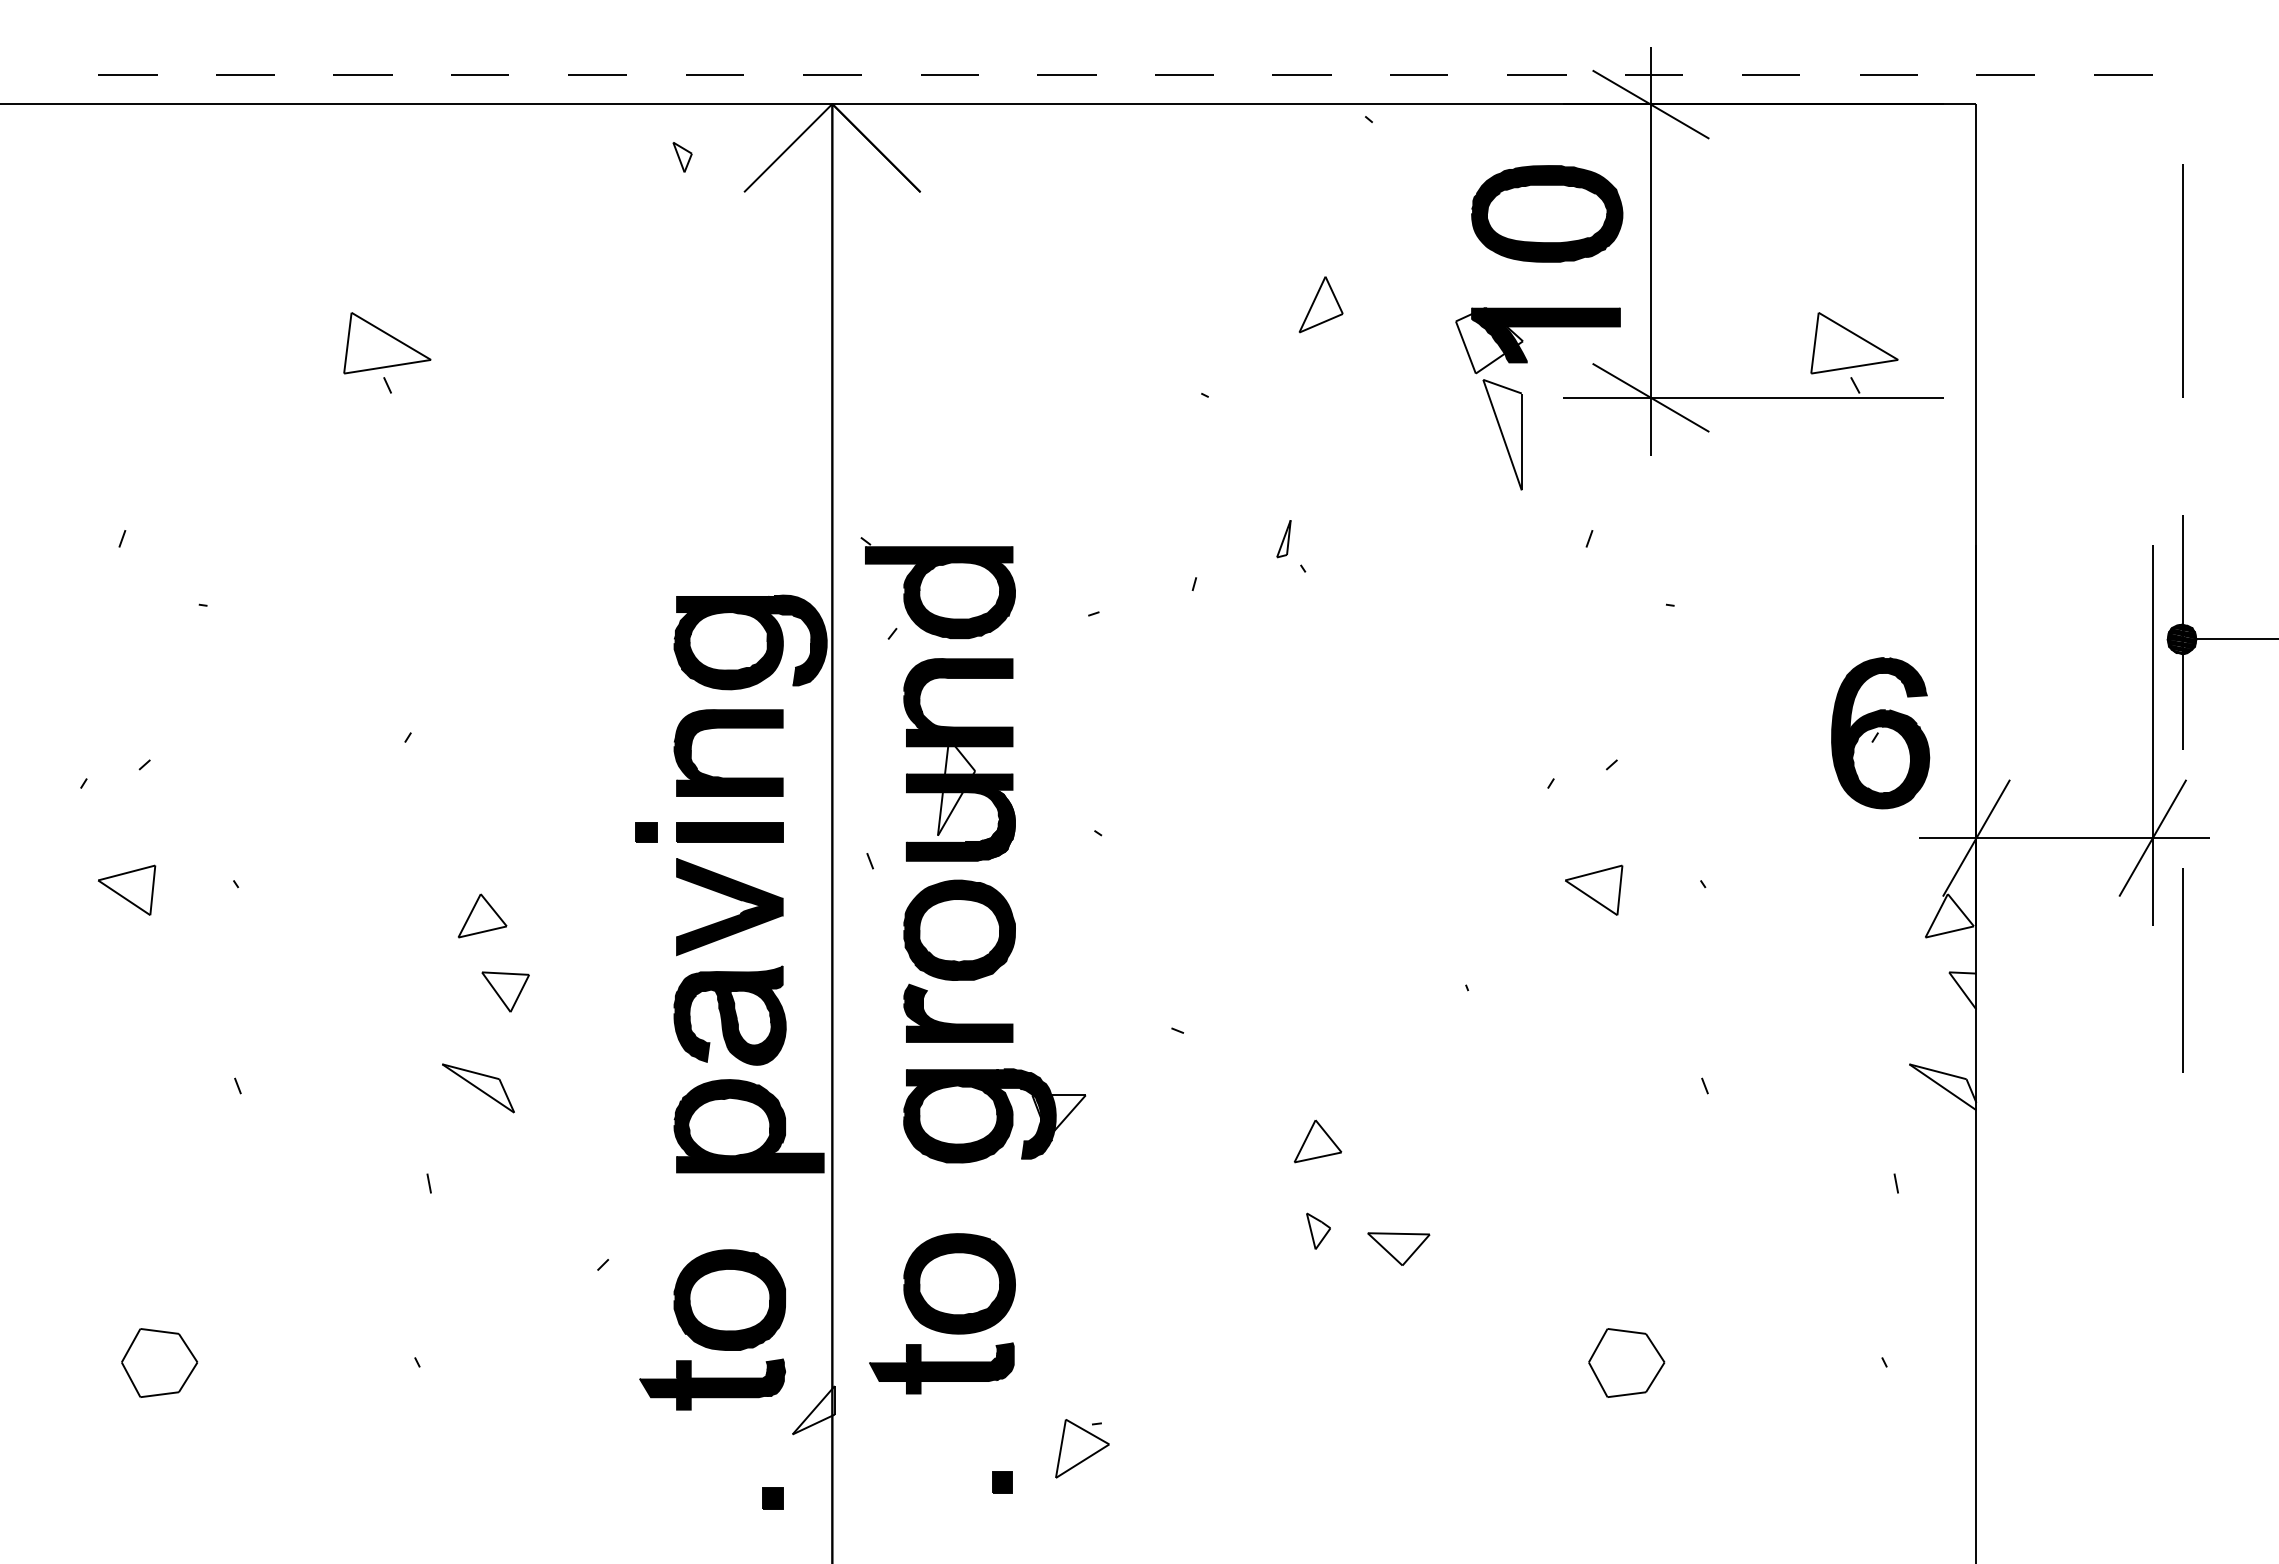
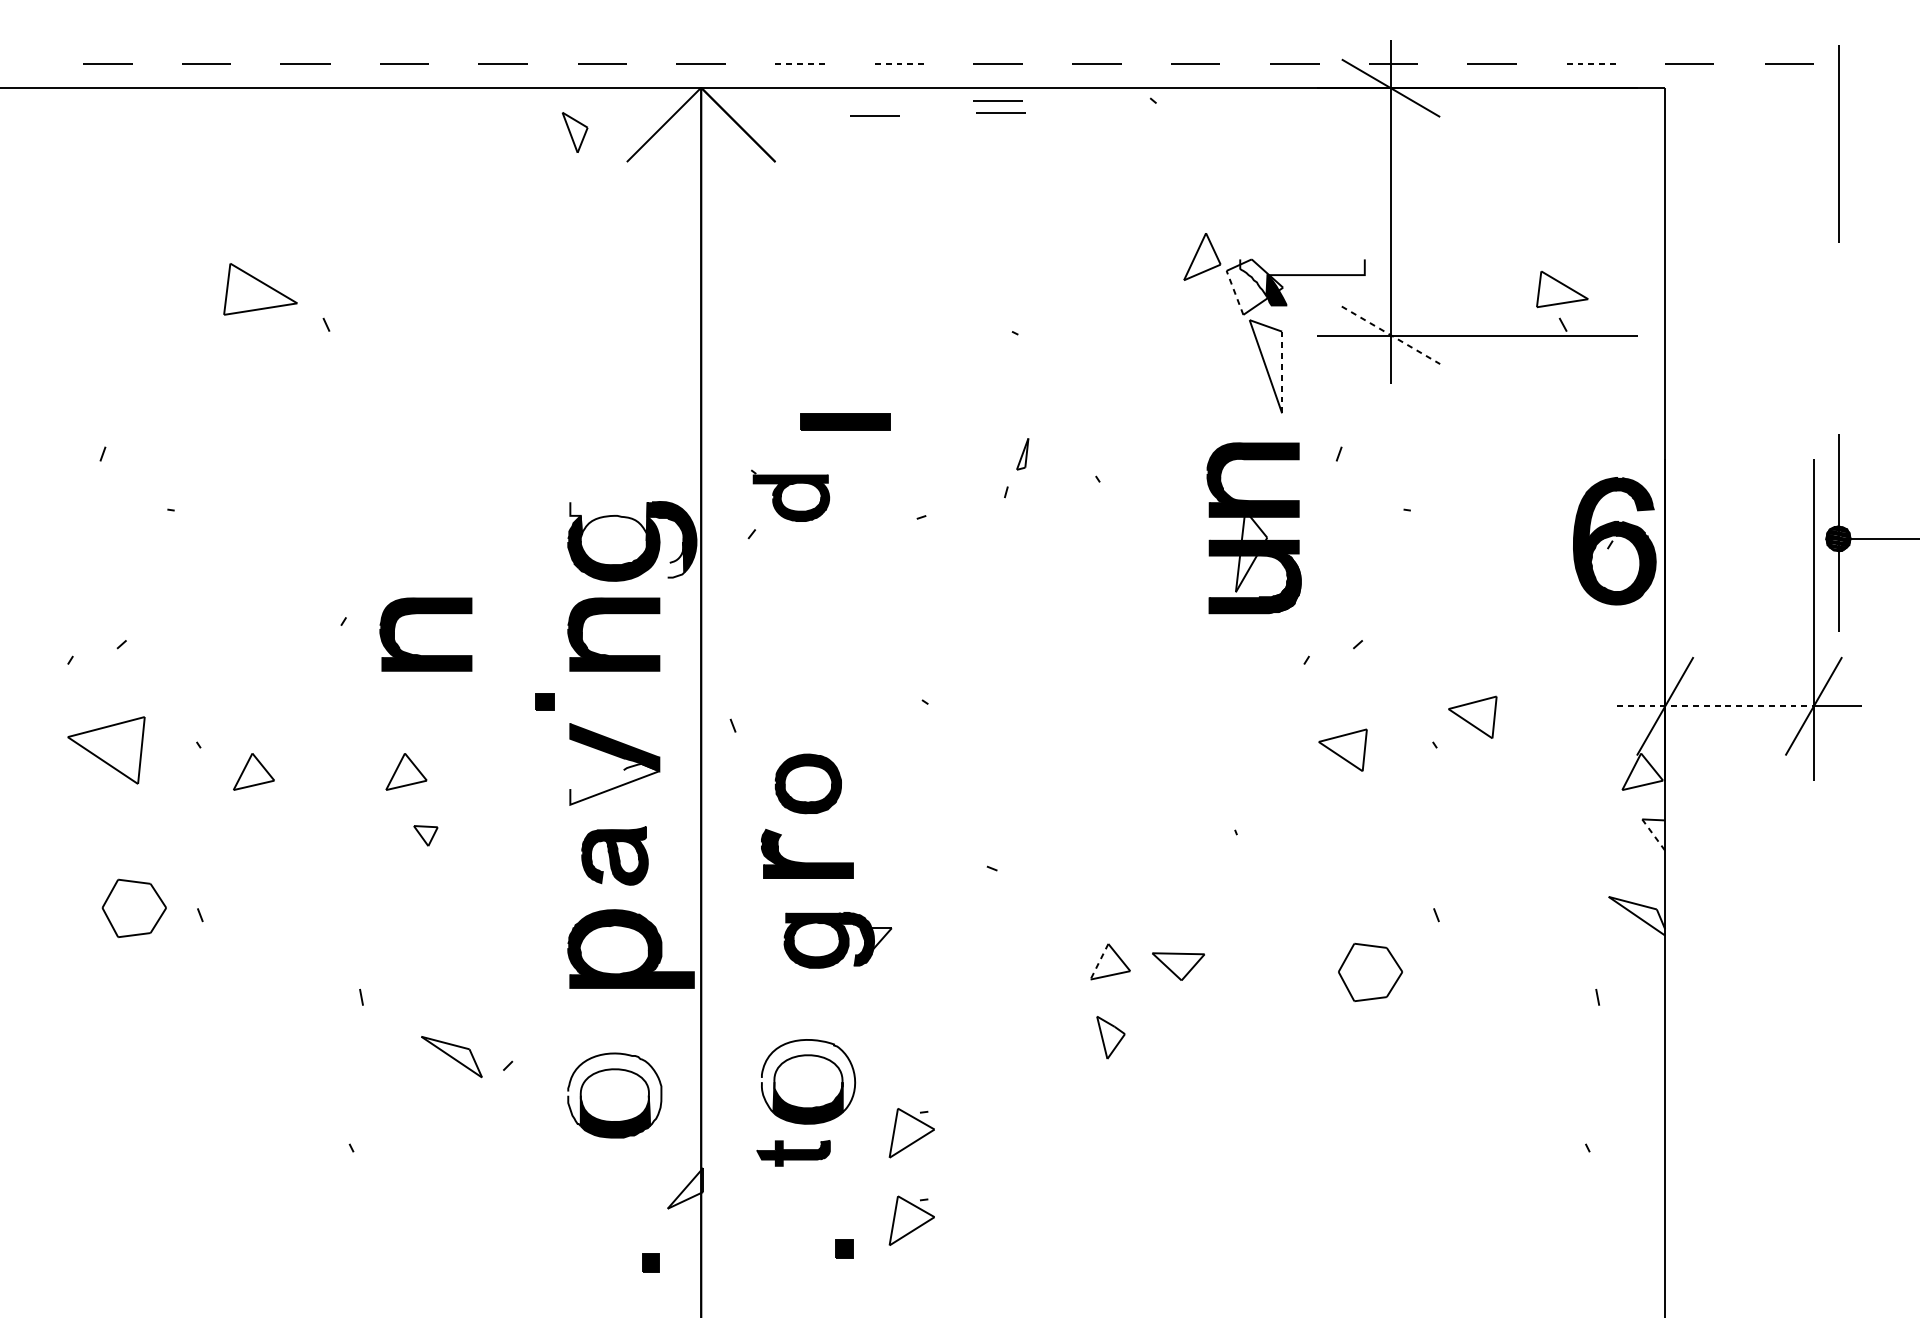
line: (949, 75) -> (799, 63), solid -> dashed
line: (1067, 75) -> (899, 63), solid -> dashed
line: (1888, 75) -> (1591, 63), solid -> dashed
line: (1184, 118) -> (997, 99), added
line: (1187, 132) -> (1000, 111), added
line: (1038, 136) -> (874, 115), added
part: (682, 157) -> (574, 132), size x1.6
part: (1547, 213) -> (1303, 179), removed
line: (2182, 280) -> (1838, 143), moved
part: (1320, 304) -> (1201, 256), moved
fill: (1545, 329) -> (1302, 277), removed
part: (387, 343) -> (260, 289), moved
part: (1854, 343) -> (1562, 289), size x0.7
line: (1465, 347) -> (1234, 292), solid -> dashed
line: (1650, 397) -> (1390, 335), solid -> dashed
line: (1521, 441) -> (1281, 372), solid -> dashed
part: (1283, 539) -> (1022, 454), moved
part: (937, 588) -> (789, 495), size x0.6
fill: (722, 618) -> (608, 521), removed
fill: (802, 664) -> (676, 559), removed
part: (505, 728) -> (425, 613), added
part: (1880, 733) -> (1614, 541), moved
part: (959, 759) -> (1254, 527), moved
part: (729, 832) -> (845, 421), moved
line: (2036, 838) -> (1715, 706), solid -> dashed
part: (1748, 850) -> (1473, 716), added
part: (127, 889) -> (107, 749), size x1.6
part: (301, 915) -> (253, 771), added
part: (959, 929) -> (808, 783), size x0.7
fill: (729, 930) -> (614, 784), removed
line: (2182, 970) -> (1838, 817), removed
part: (505, 991) -> (425, 835), size x0.6
line: (1963, 991) -> (1654, 835), solid -> dashed
part: (729, 1015) -> (614, 855), size x0.7
part: (478, 1088) -> (451, 1057), moved
part: (994, 1115) -> (837, 940), size x0.7
line: (1305, 1141) -> (1099, 961), solid -> dashed
part: (1318, 1230) -> (1110, 1036), size x1.4
part: (1398, 1248) -> (1178, 966), moved
fill: (959, 1277) -> (808, 1076), removed
fill: (729, 1293) -> (614, 1089), removed
part: (1082, 1344) -> (911, 1132), added
part: (159, 1362) -> (134, 907), moved
part: (1626, 1362) -> (1370, 972), moved
part: (941, 1368) -> (793, 1153), size x0.6
part: (712, 1384) -> (600, 1166), removed

